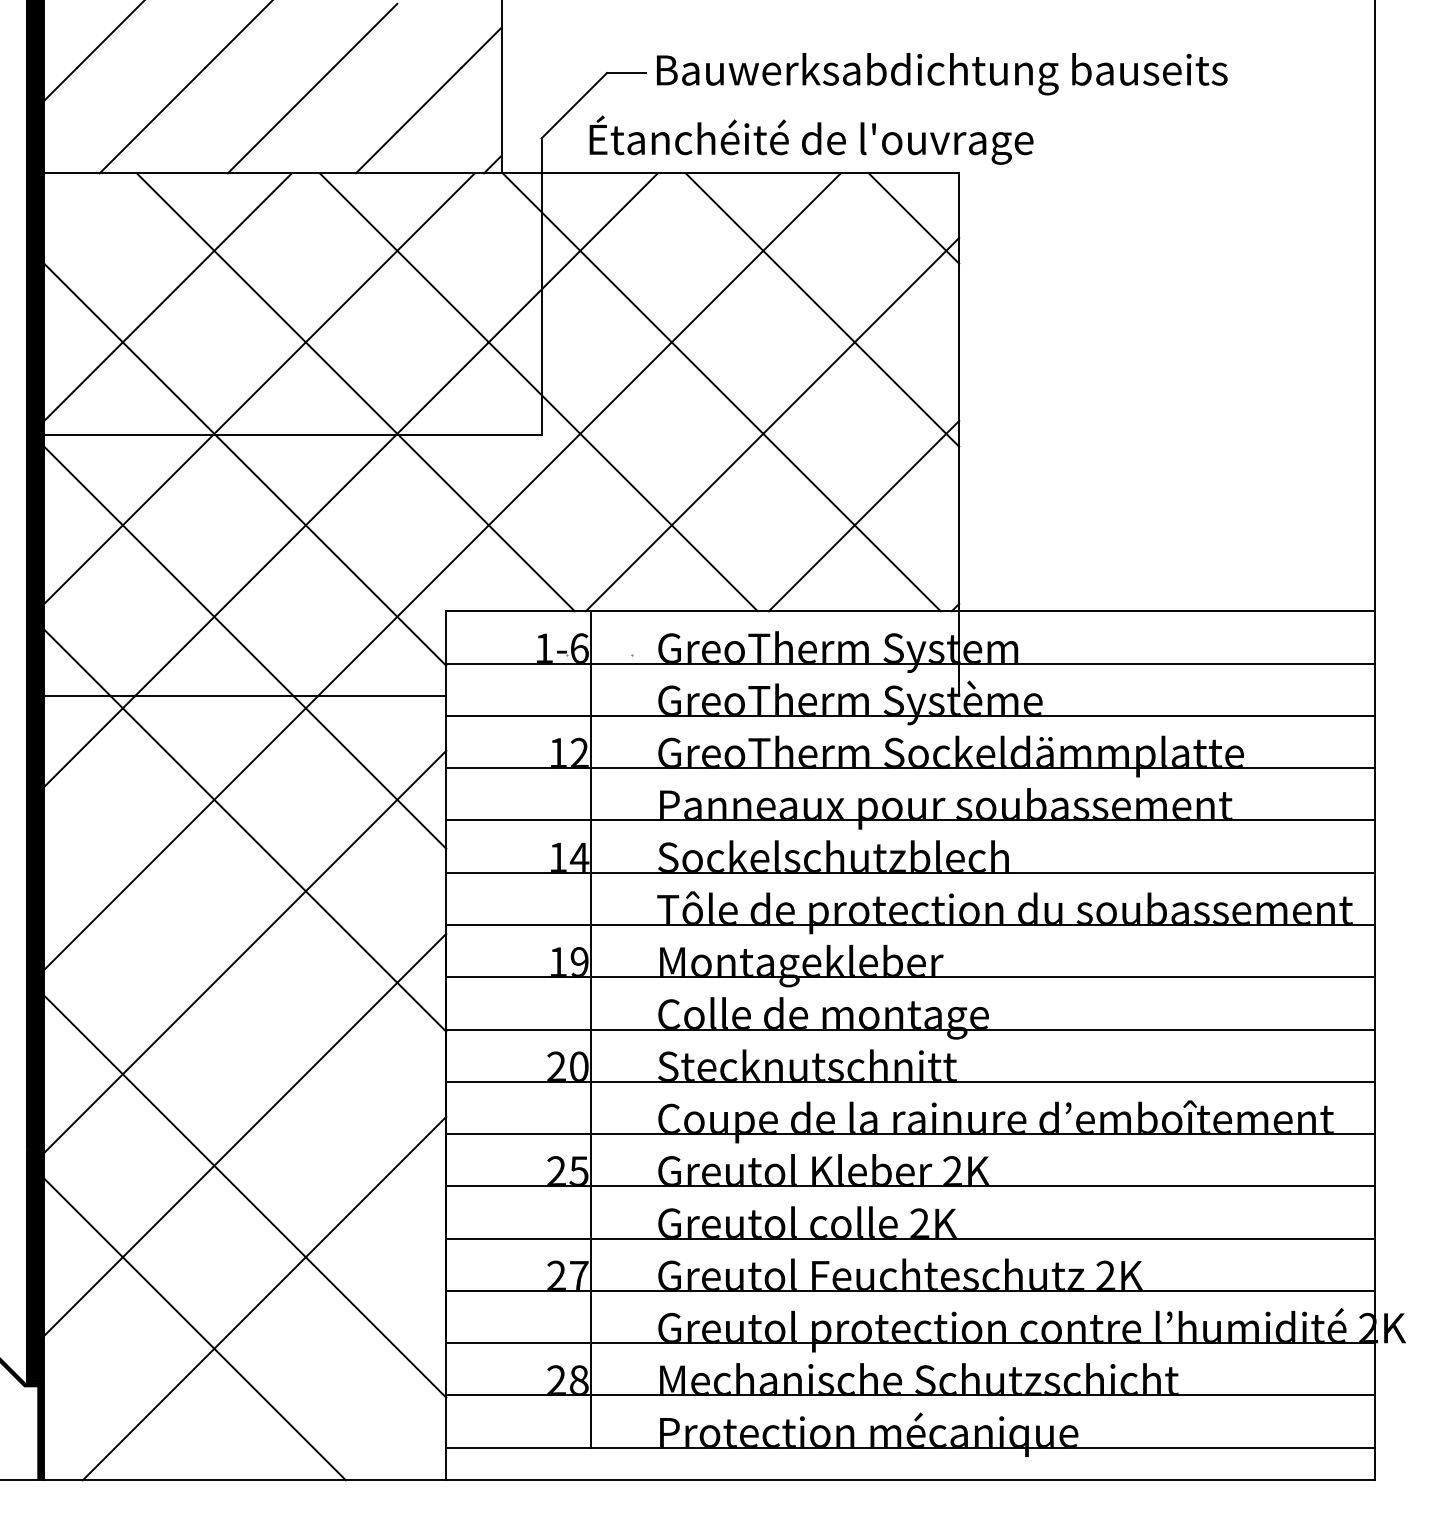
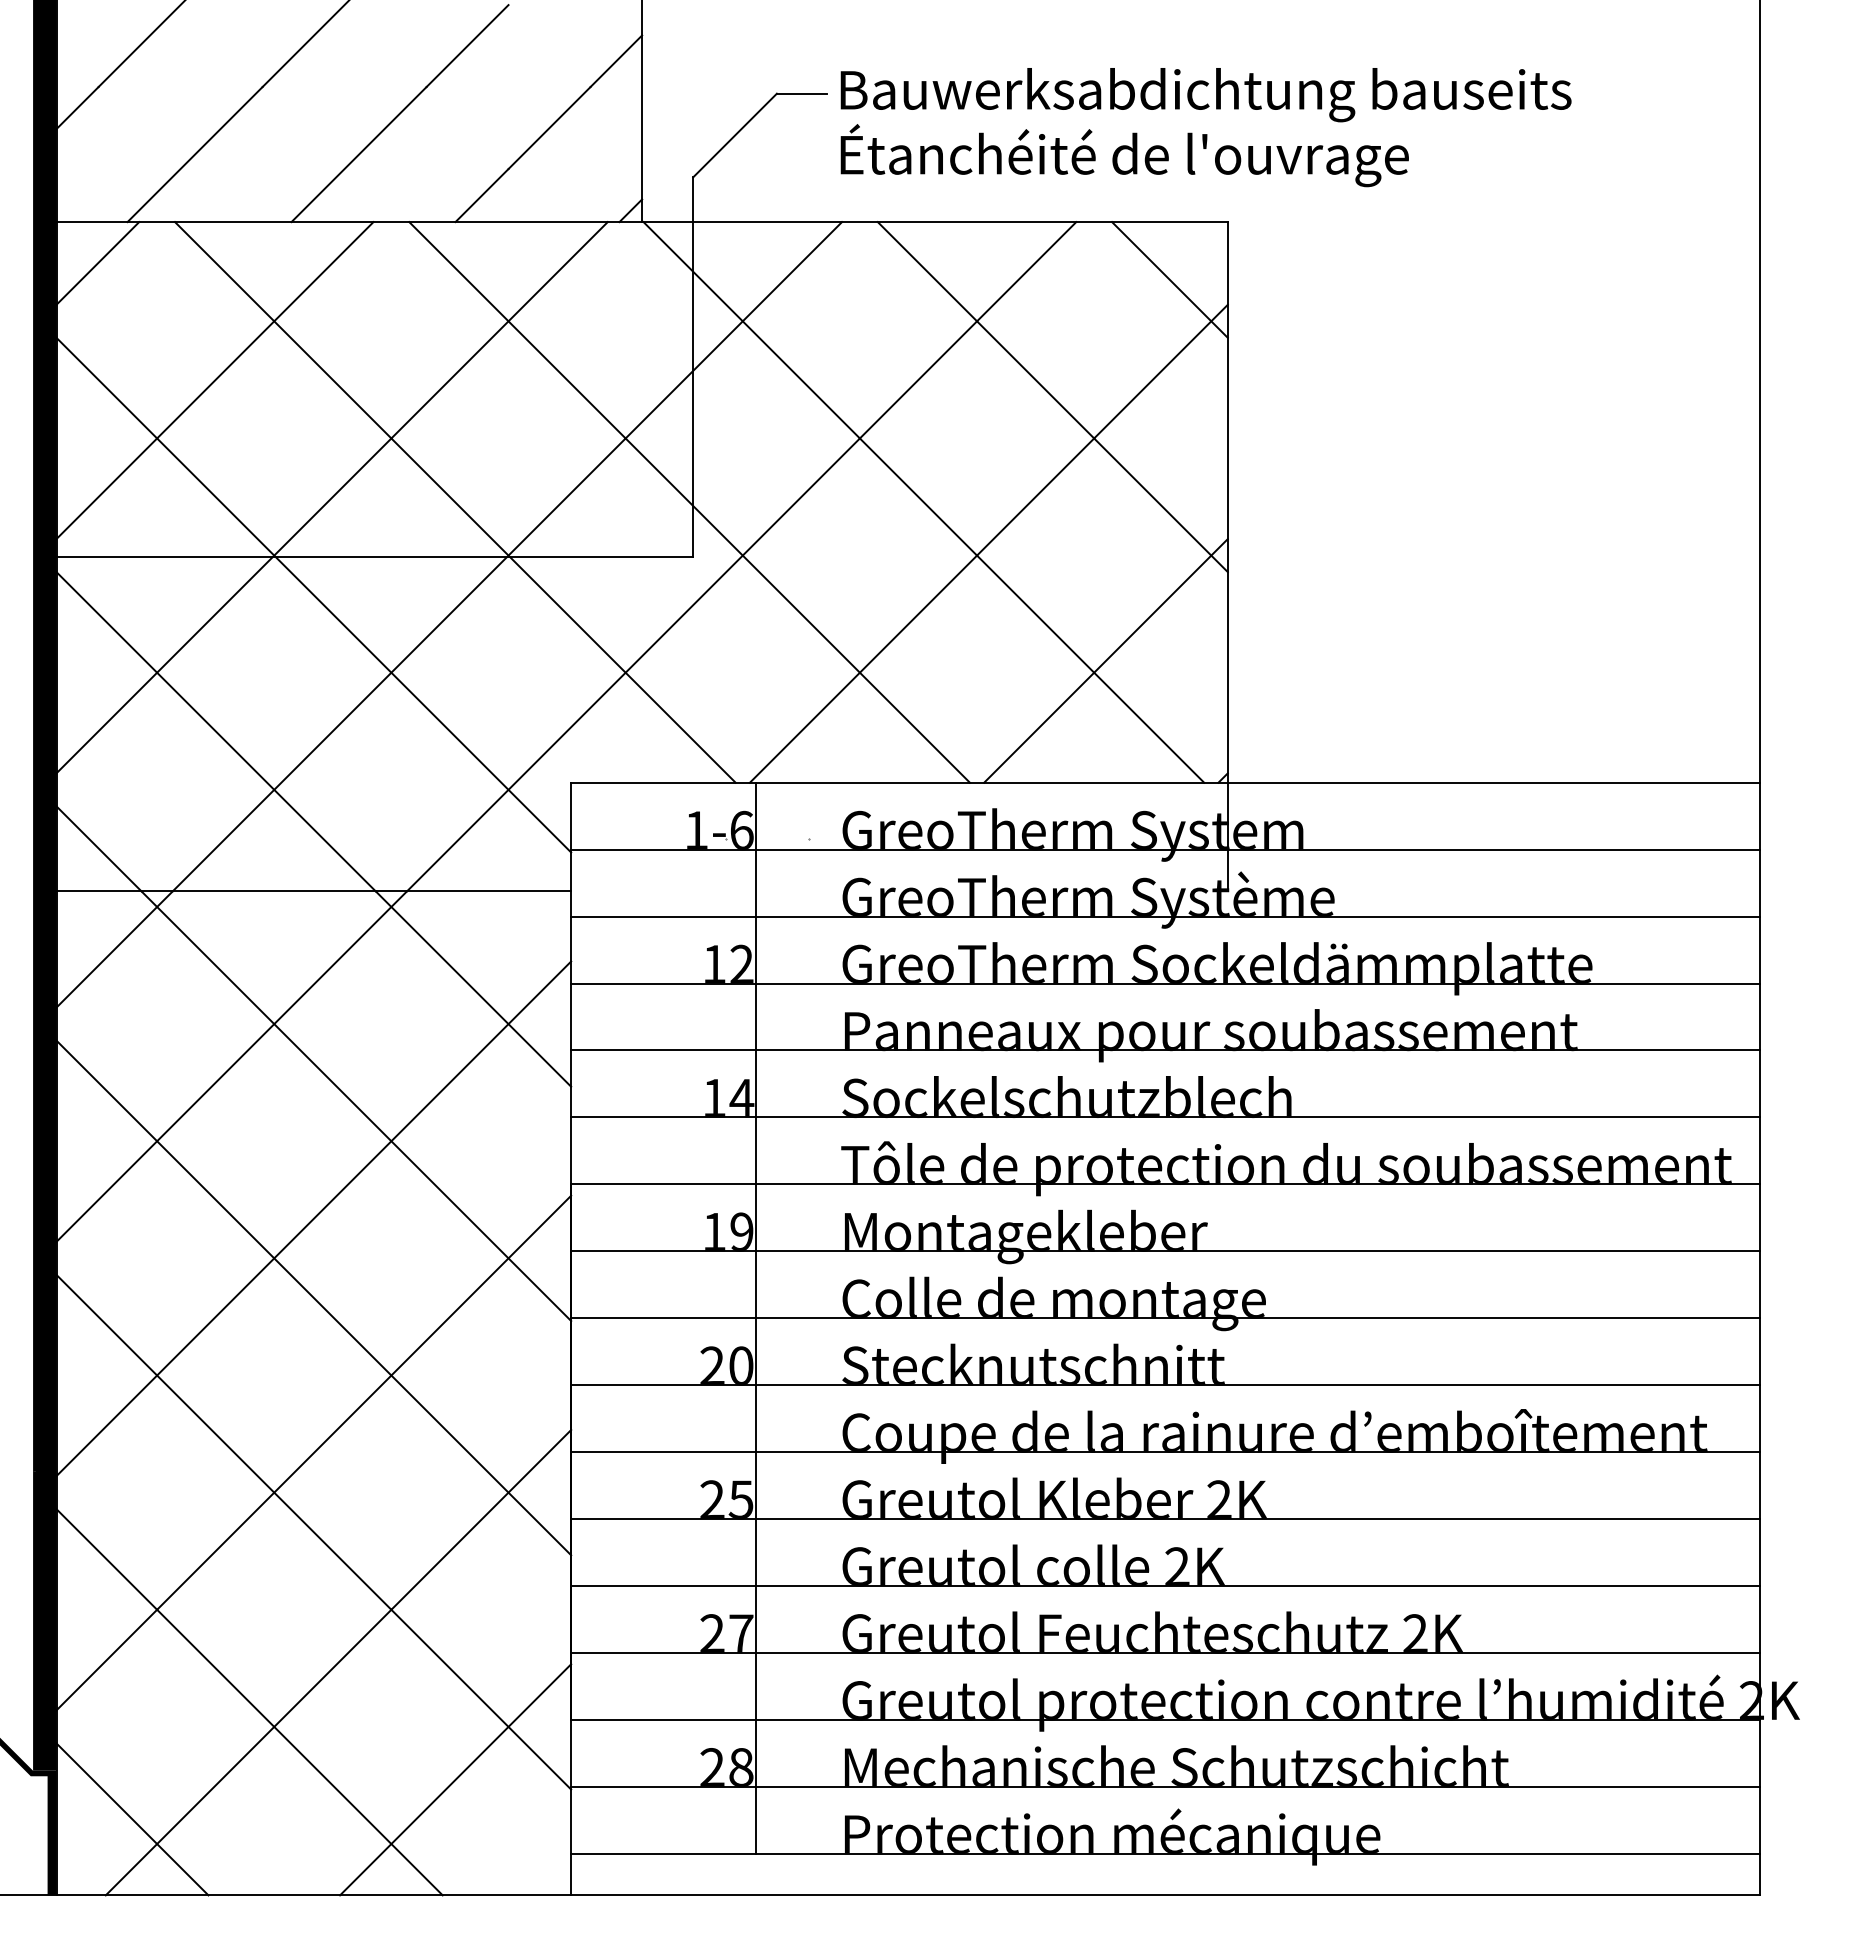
text: (811, 140) -> (1124, 155), moved
line: (76, 205) -> (97, 263), added
line: (245, 1013) -> (313, 1297), added
line: (355, 1389) -> (455, 1779), added
line: (103, 1421) -> (132, 1819), added

